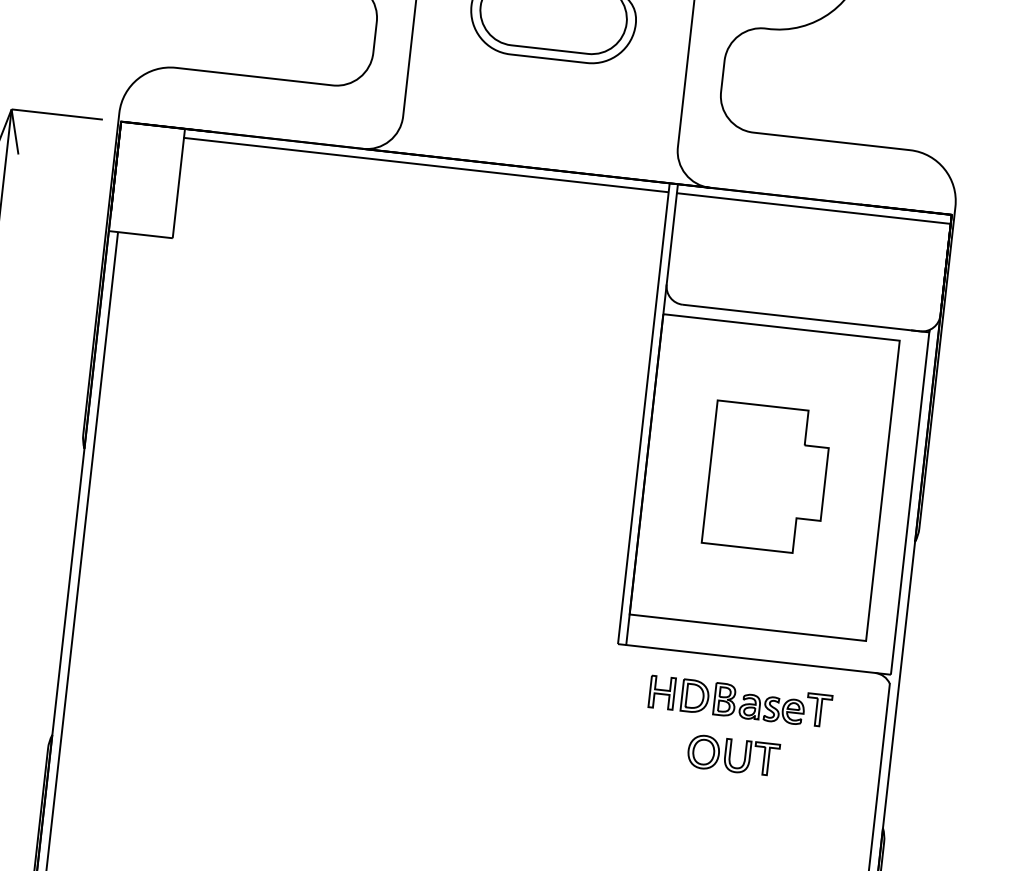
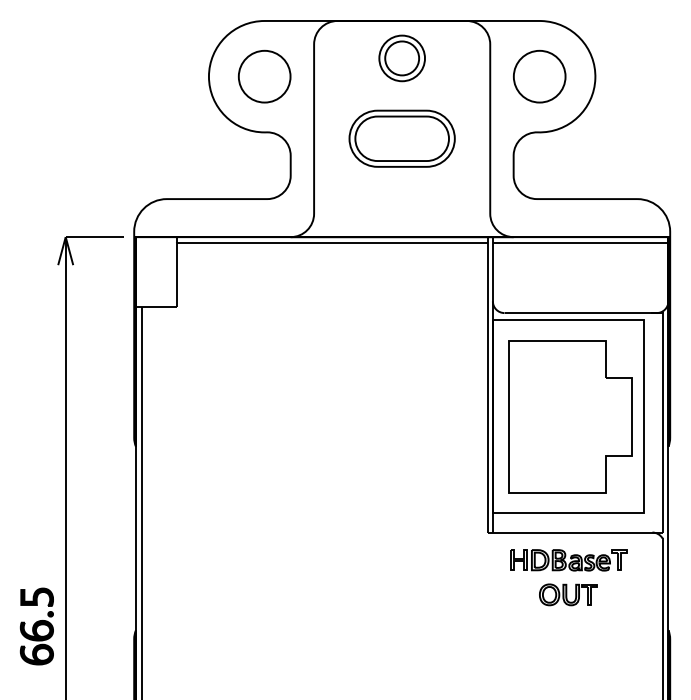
part: (767, 477) -> (570, 416), size x1.67

